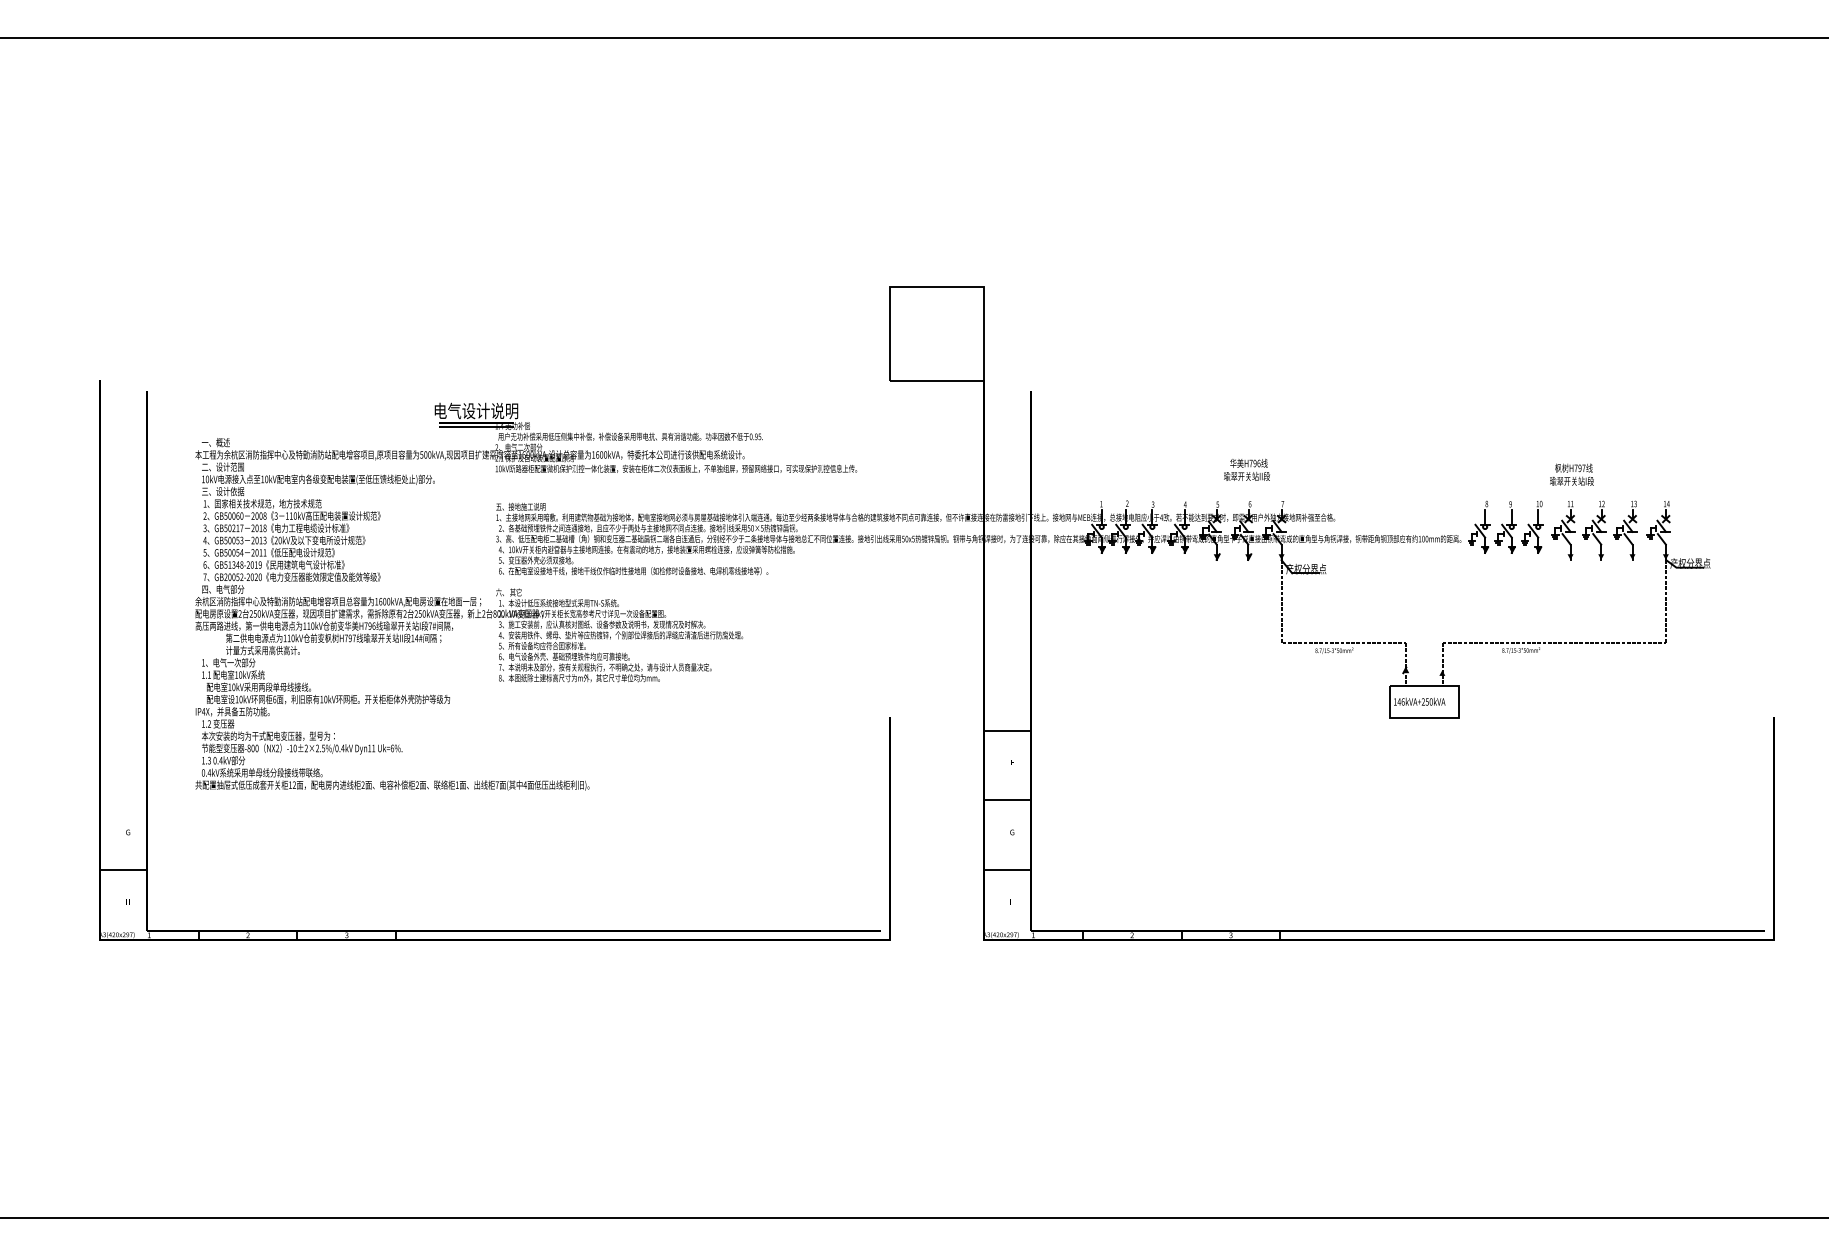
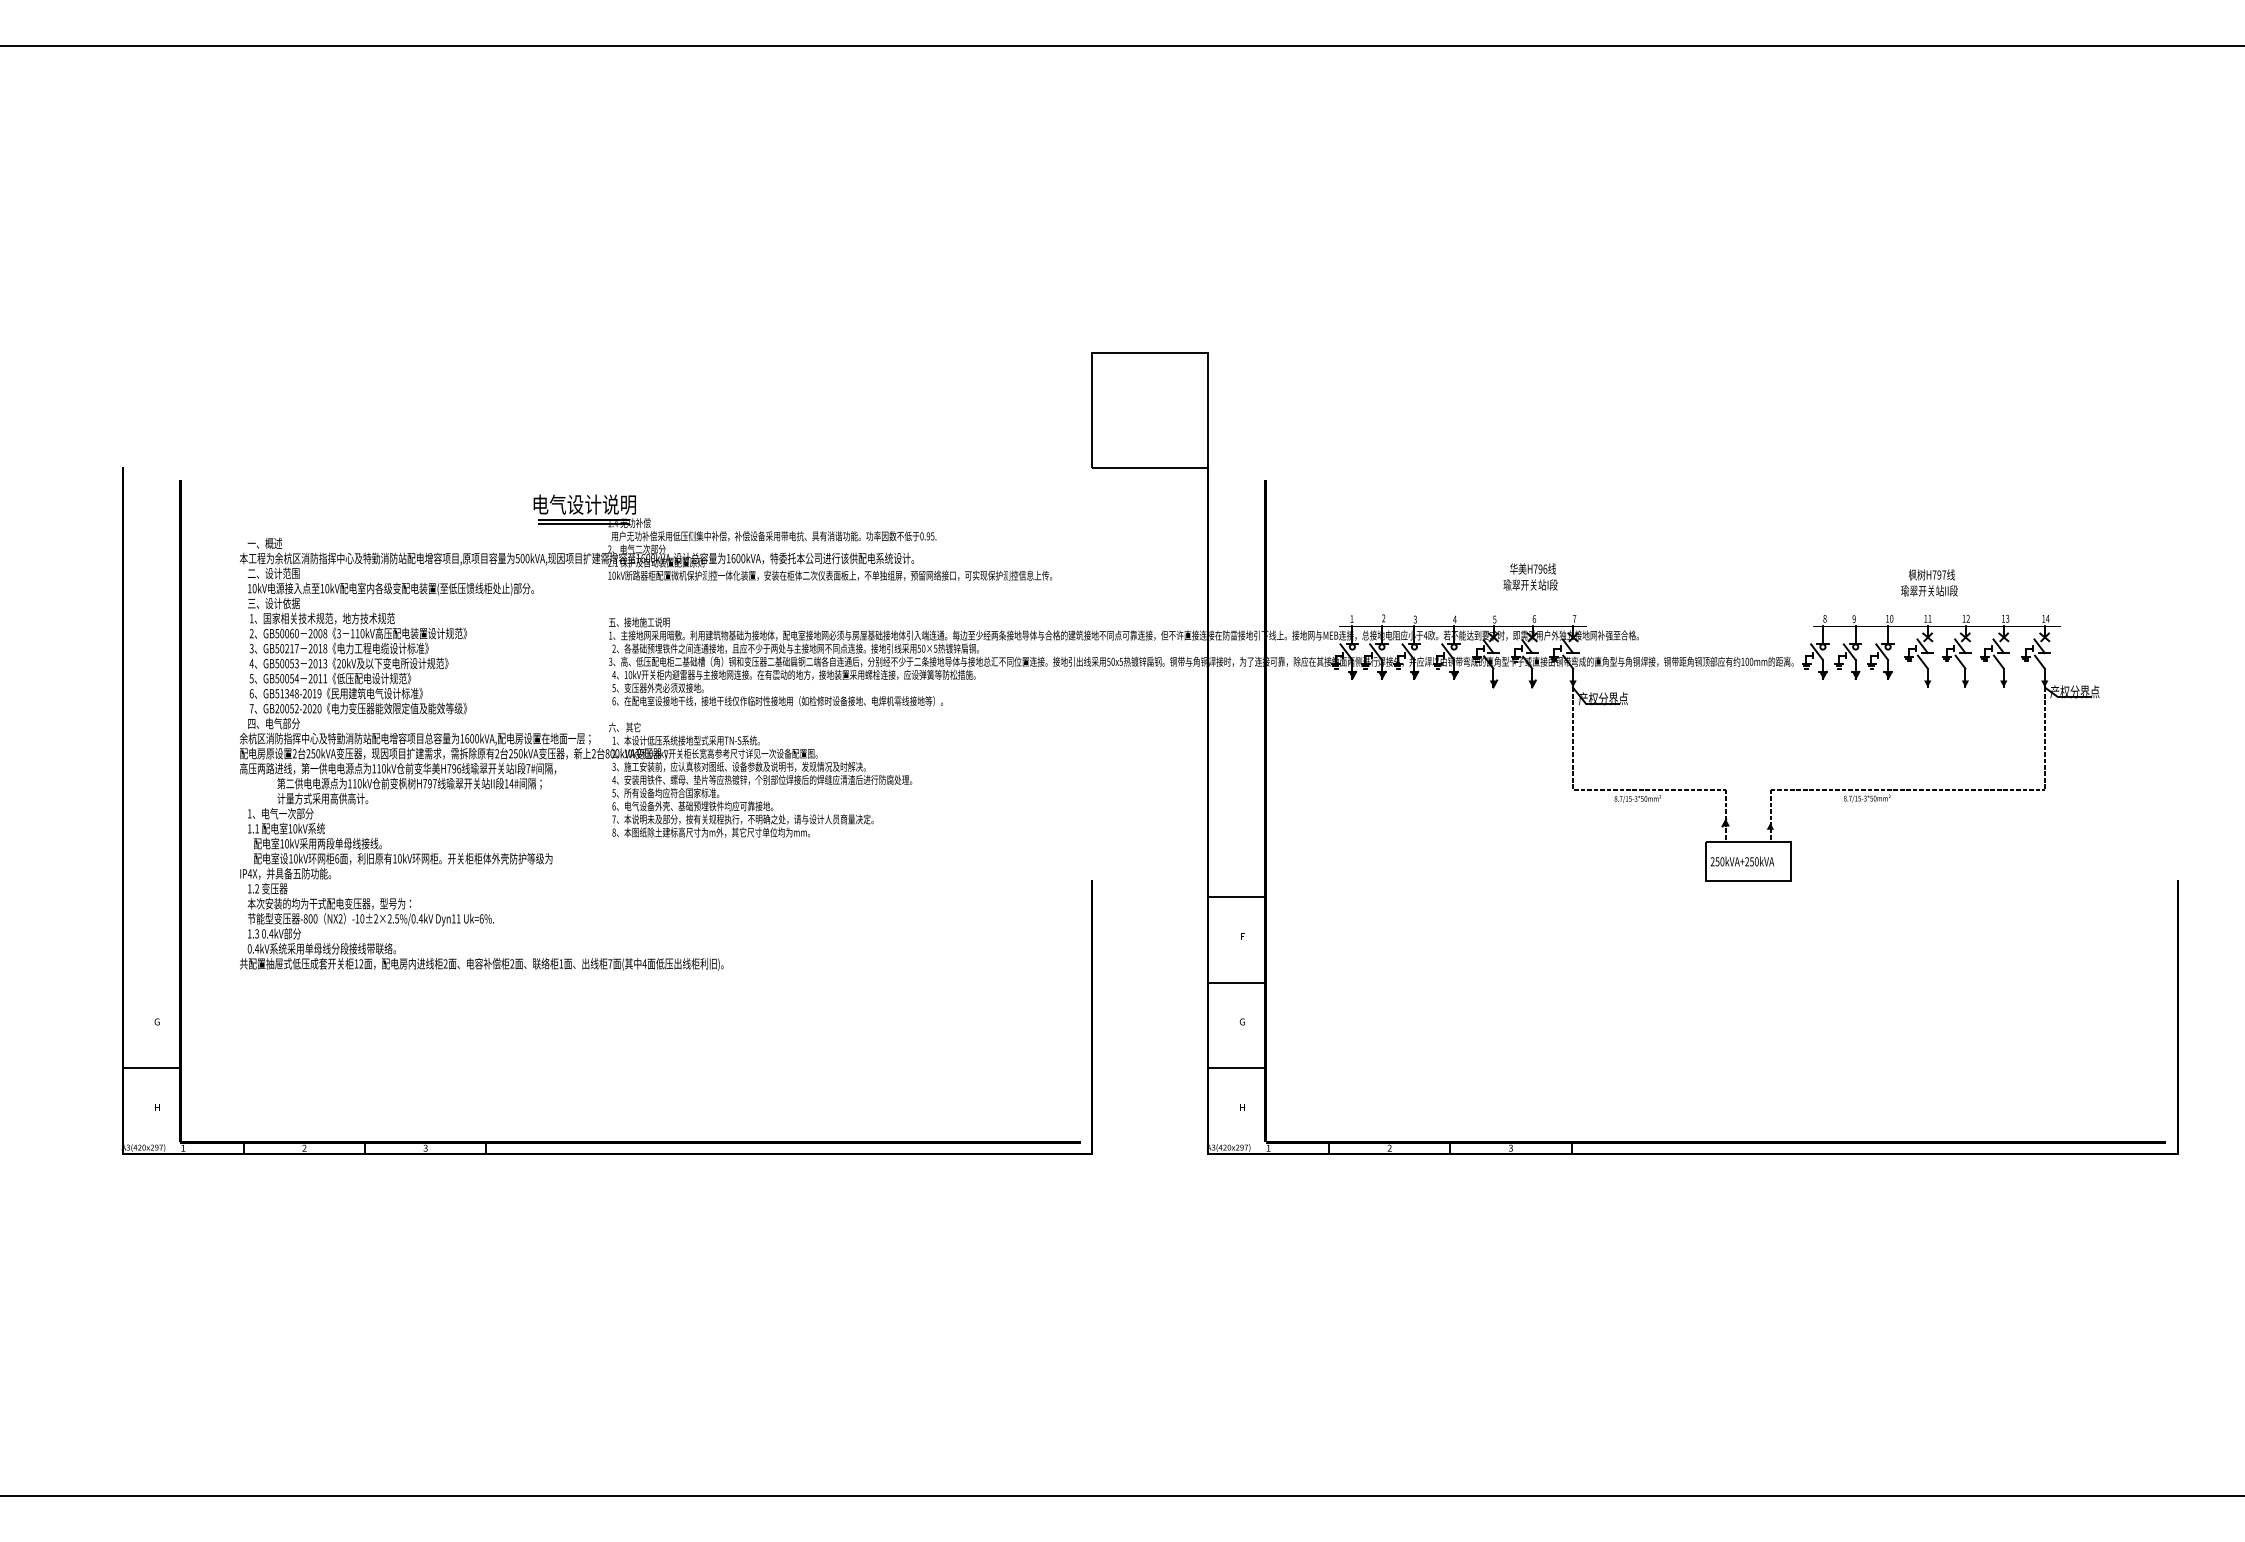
text: (1246, 476) -> (1530, 584), 瑜翠开关站II段 -> 瑜翠开关站I段
text: (1571, 480) -> (1929, 590), 瑜翠开关站I段 -> 瑜翠开关站II段
text: (1399, 701) -> (1717, 861), 146kVA+250kVA -> 250kVA+250kVA

